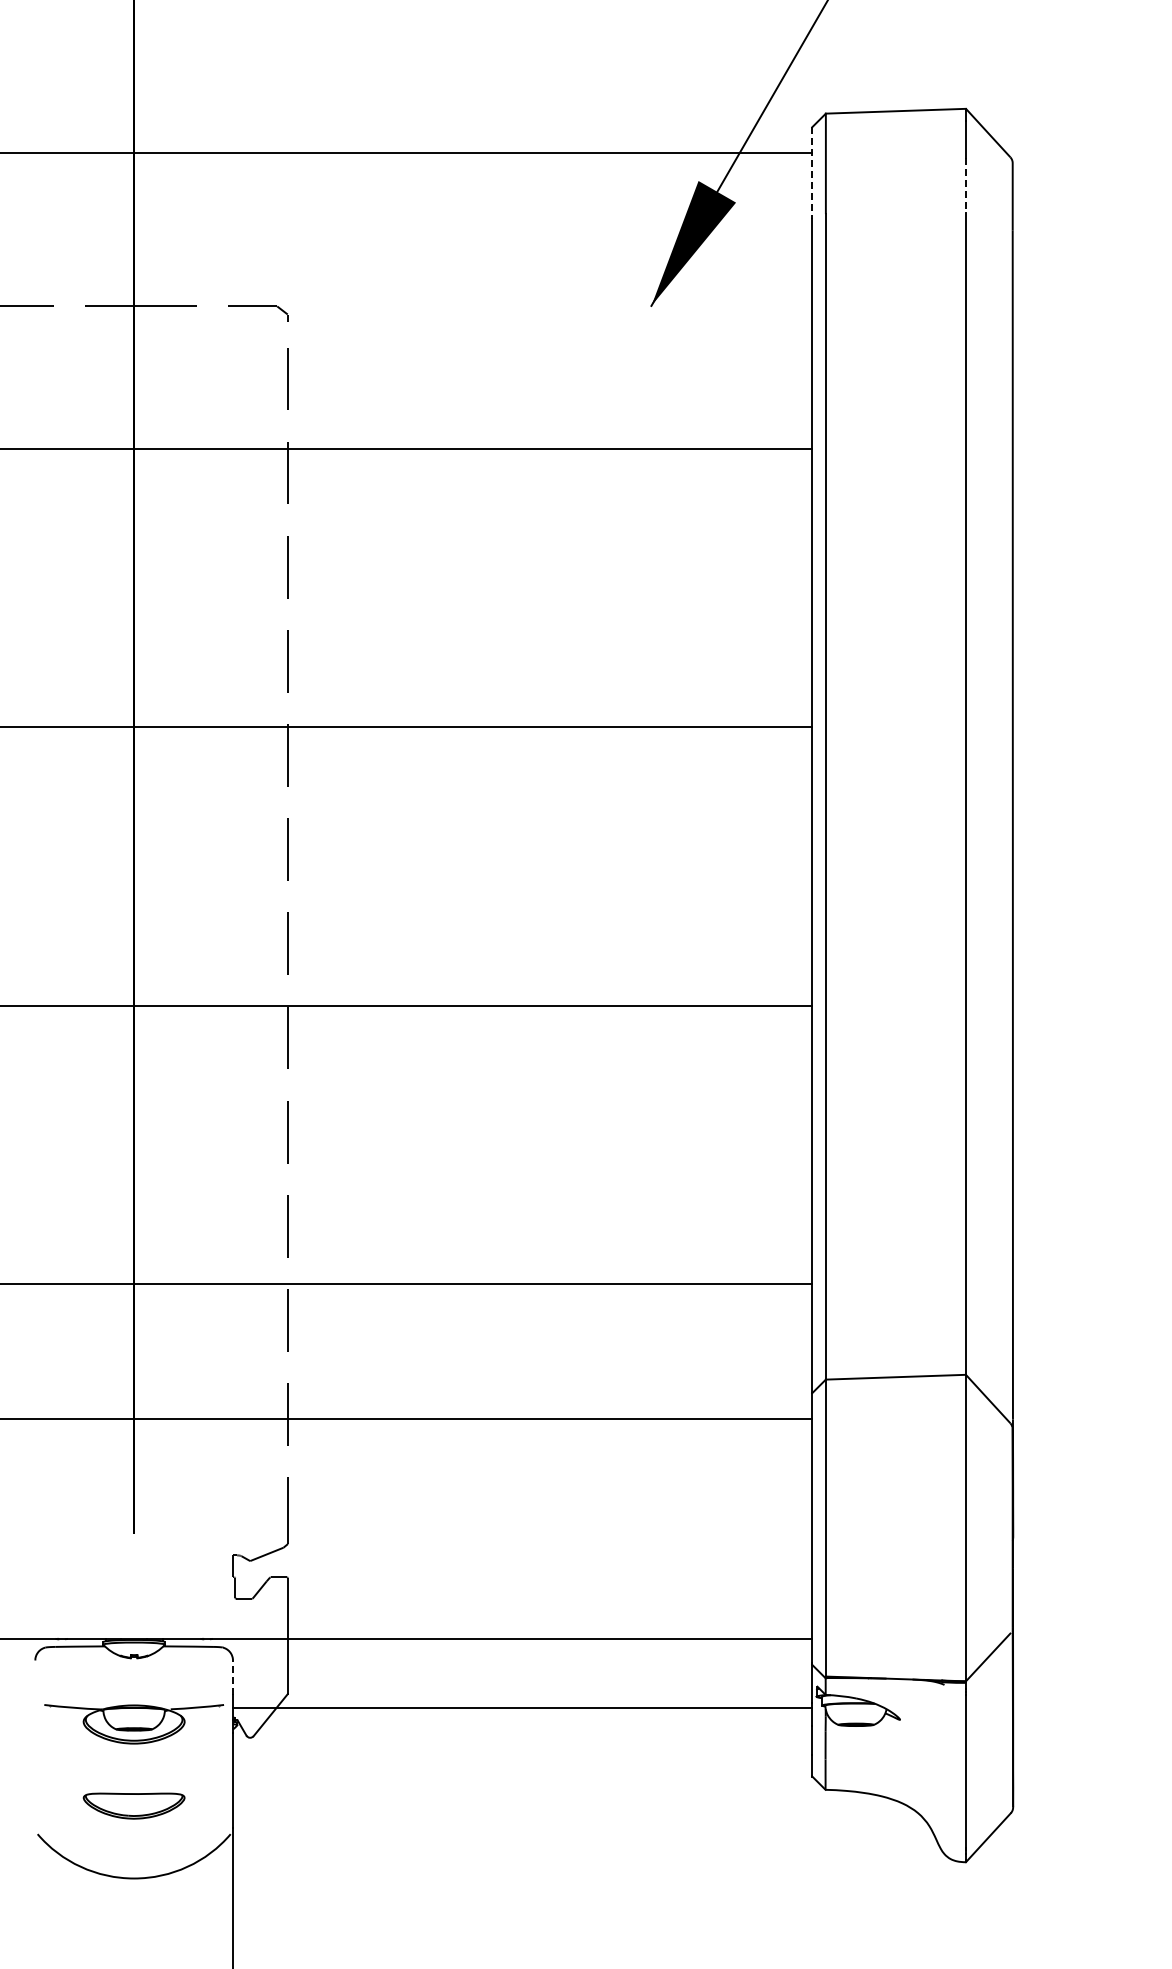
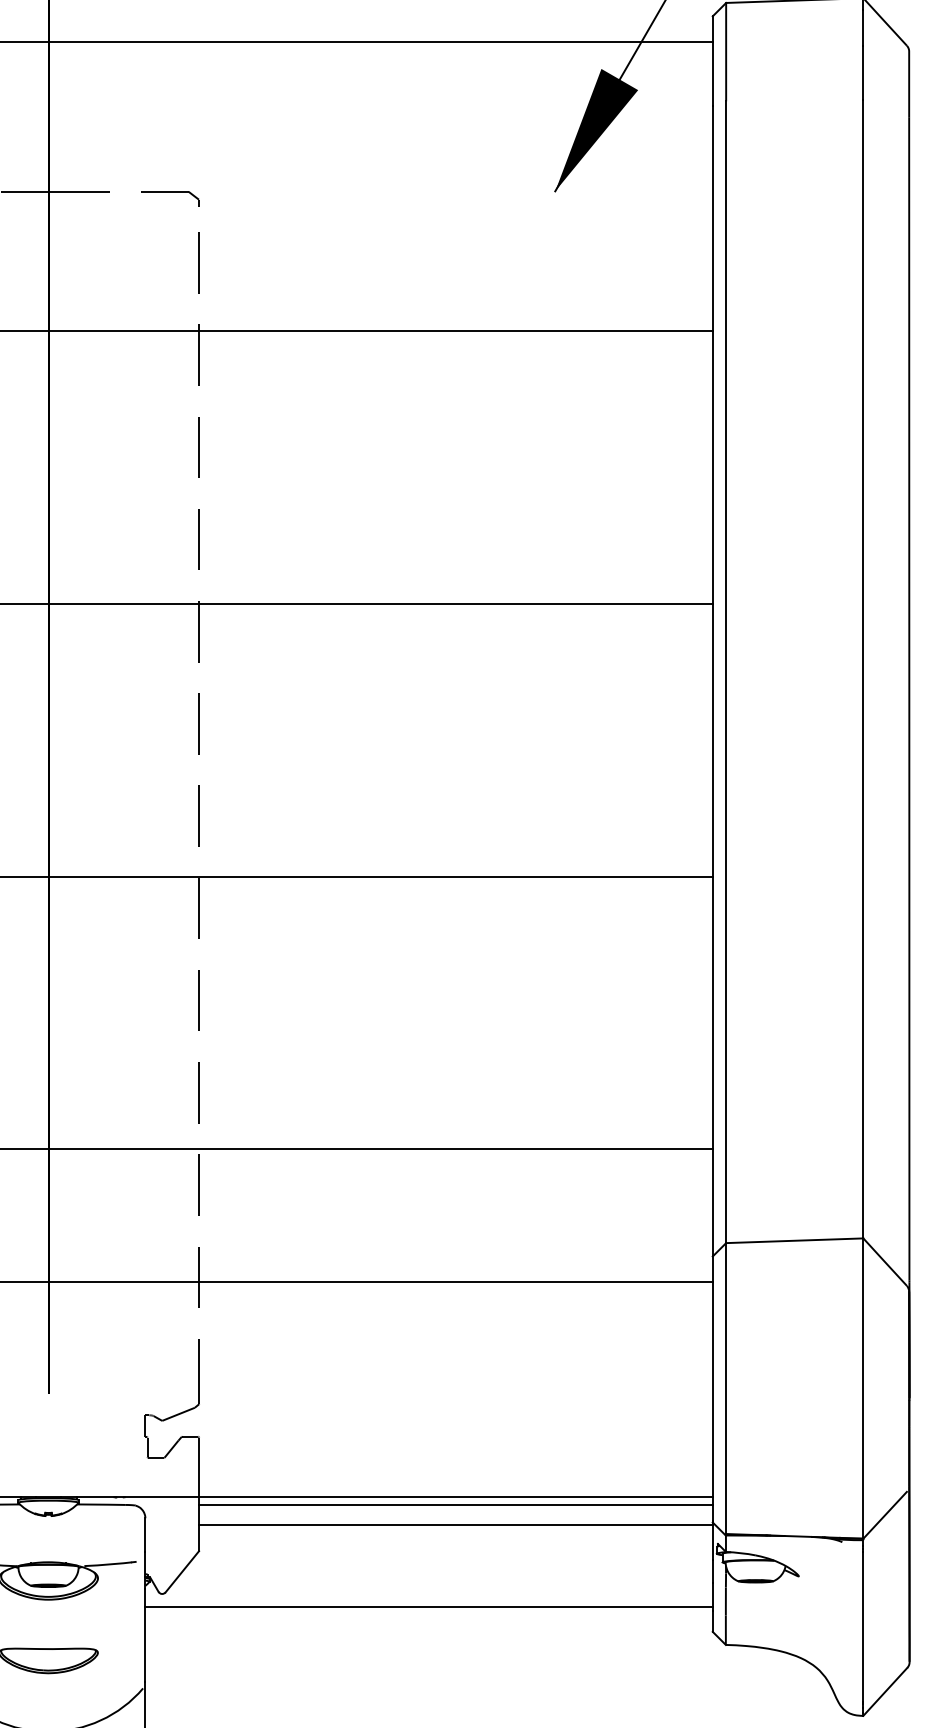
line: (812, 172) -> (713, 60), dashed -> solid
line: (965, 185) -> (862, 73), dashed -> solid
line: (549, 1647) -> (455, 1505), added
line: (549, 1667) -> (455, 1525), added
line: (233, 1677) -> (145, 1534), dashed -> solid
line: (522, 1707) -> (428, 1606), moved

